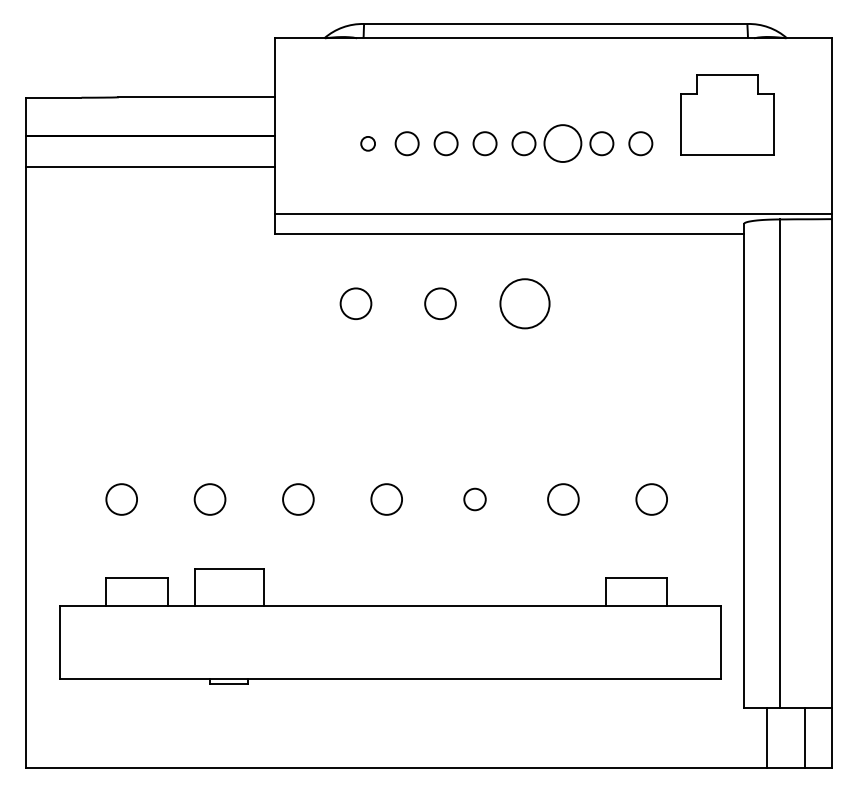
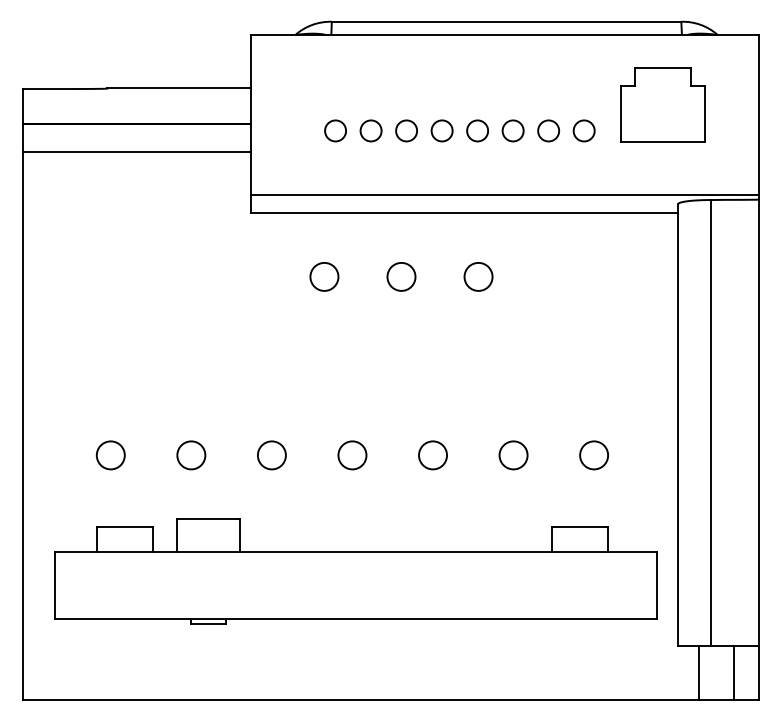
circle: (367, 143) -> (334, 130), size x1.67
circle: (562, 143) -> (512, 130), size x0.62
circle: (524, 303) -> (478, 276), size x0.62
circle: (474, 499) -> (432, 455), size x1.43

